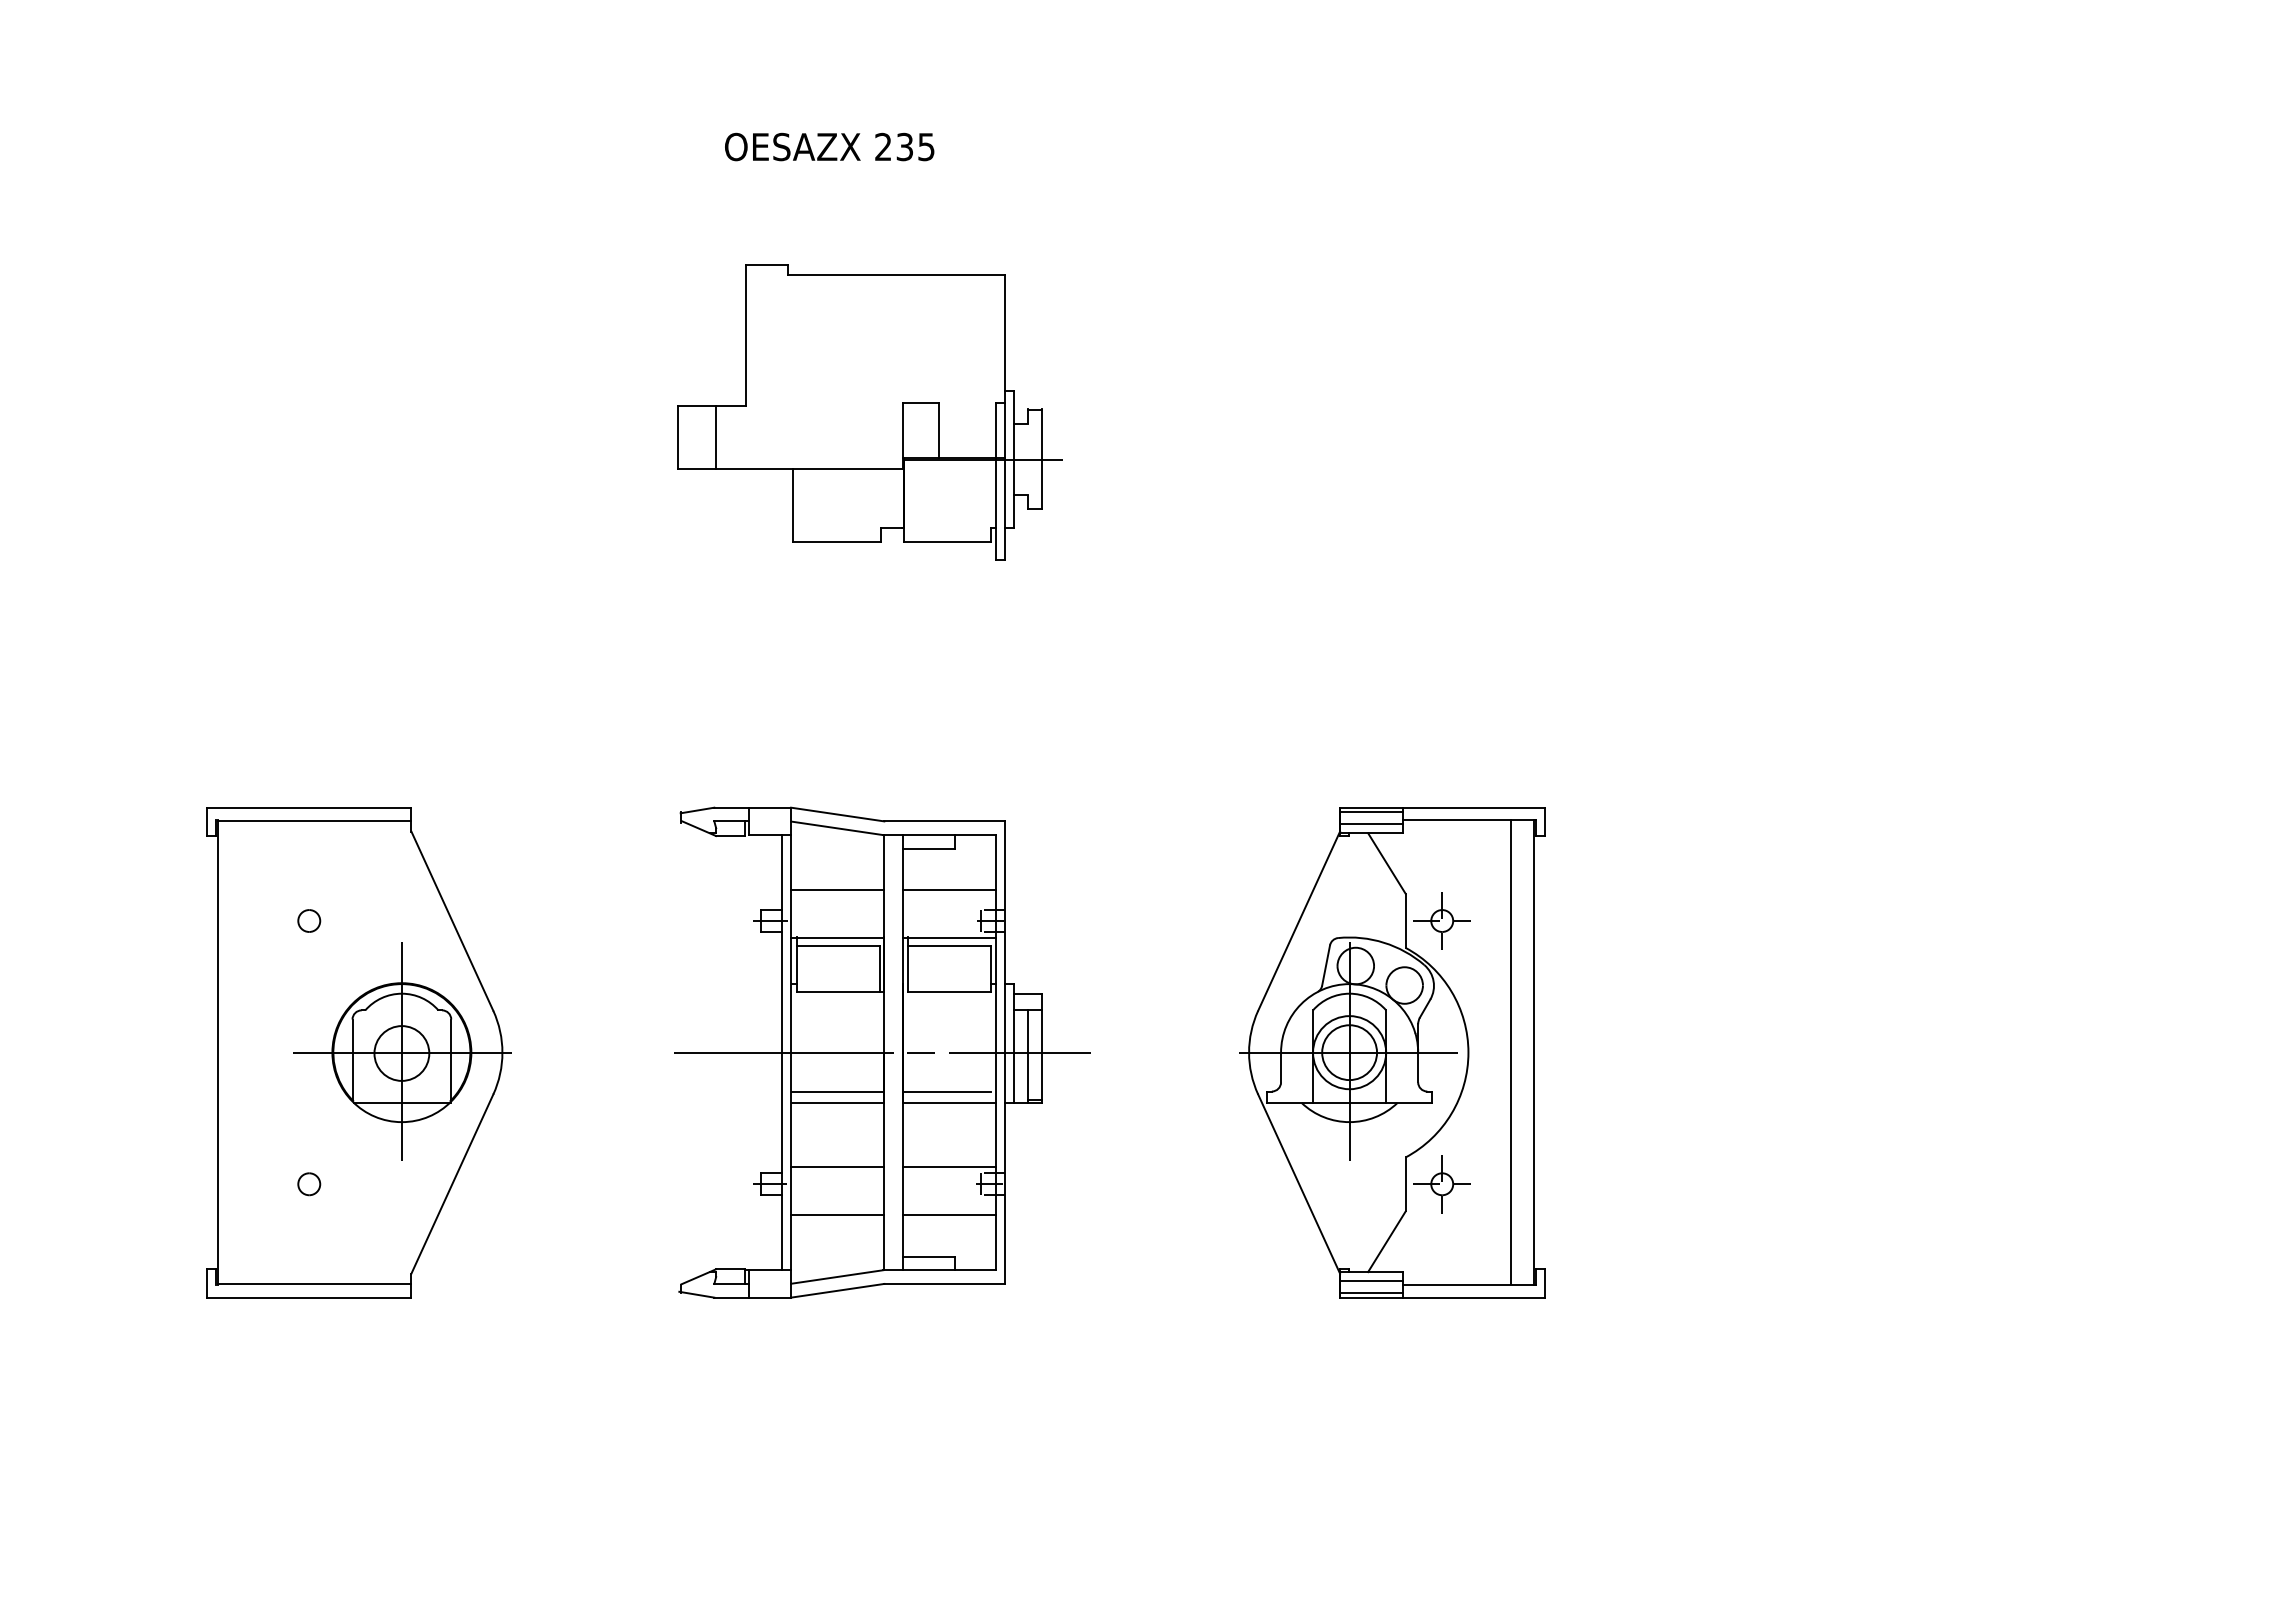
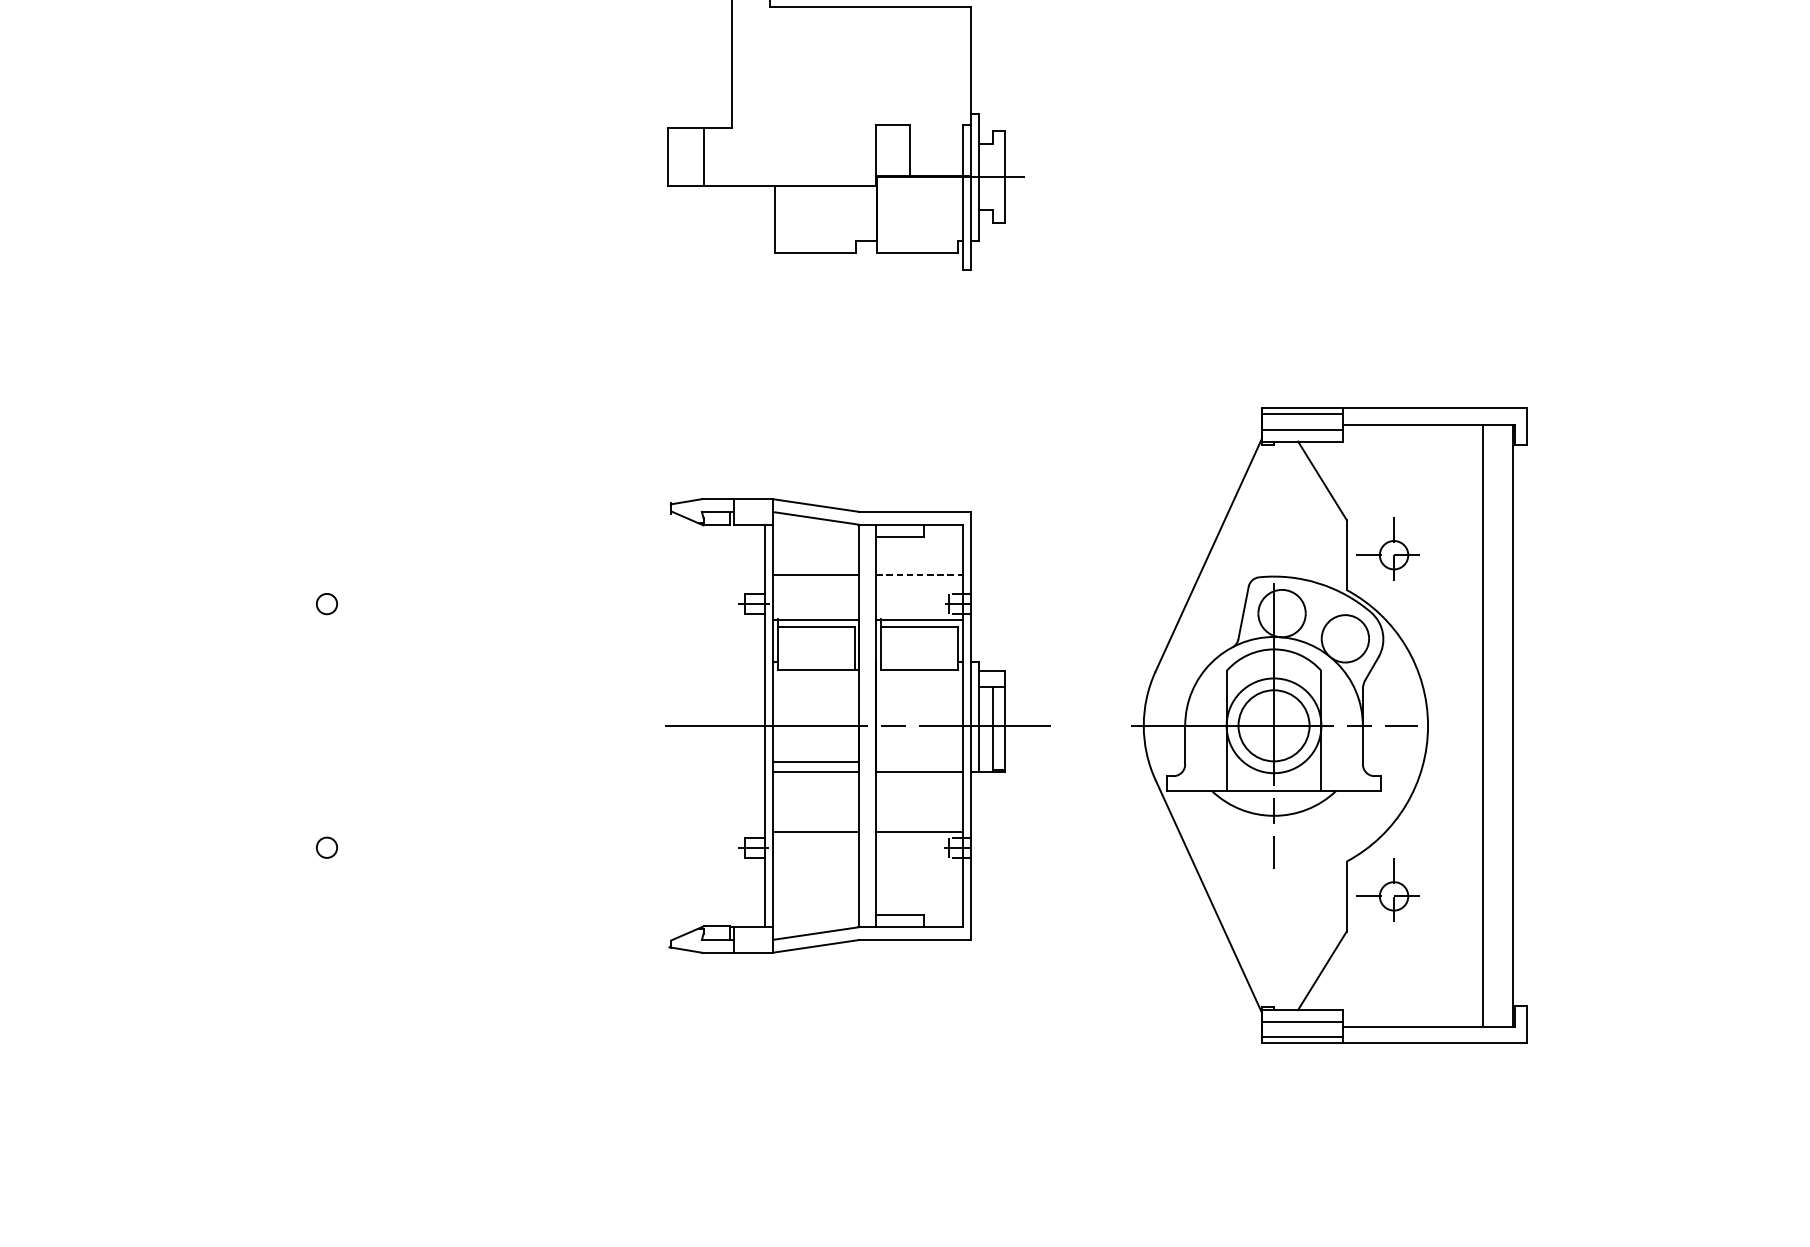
line: (949, 889) -> (919, 574), solid -> dashed
part: (358, 1052) -> (372, 725), removed
part: (1392, 1052) -> (1329, 725), size x1.4
line: (947, 1091) -> (917, 761), removed
line: (837, 1215) -> (815, 876), removed
line: (948, 1215) -> (918, 876), removed

